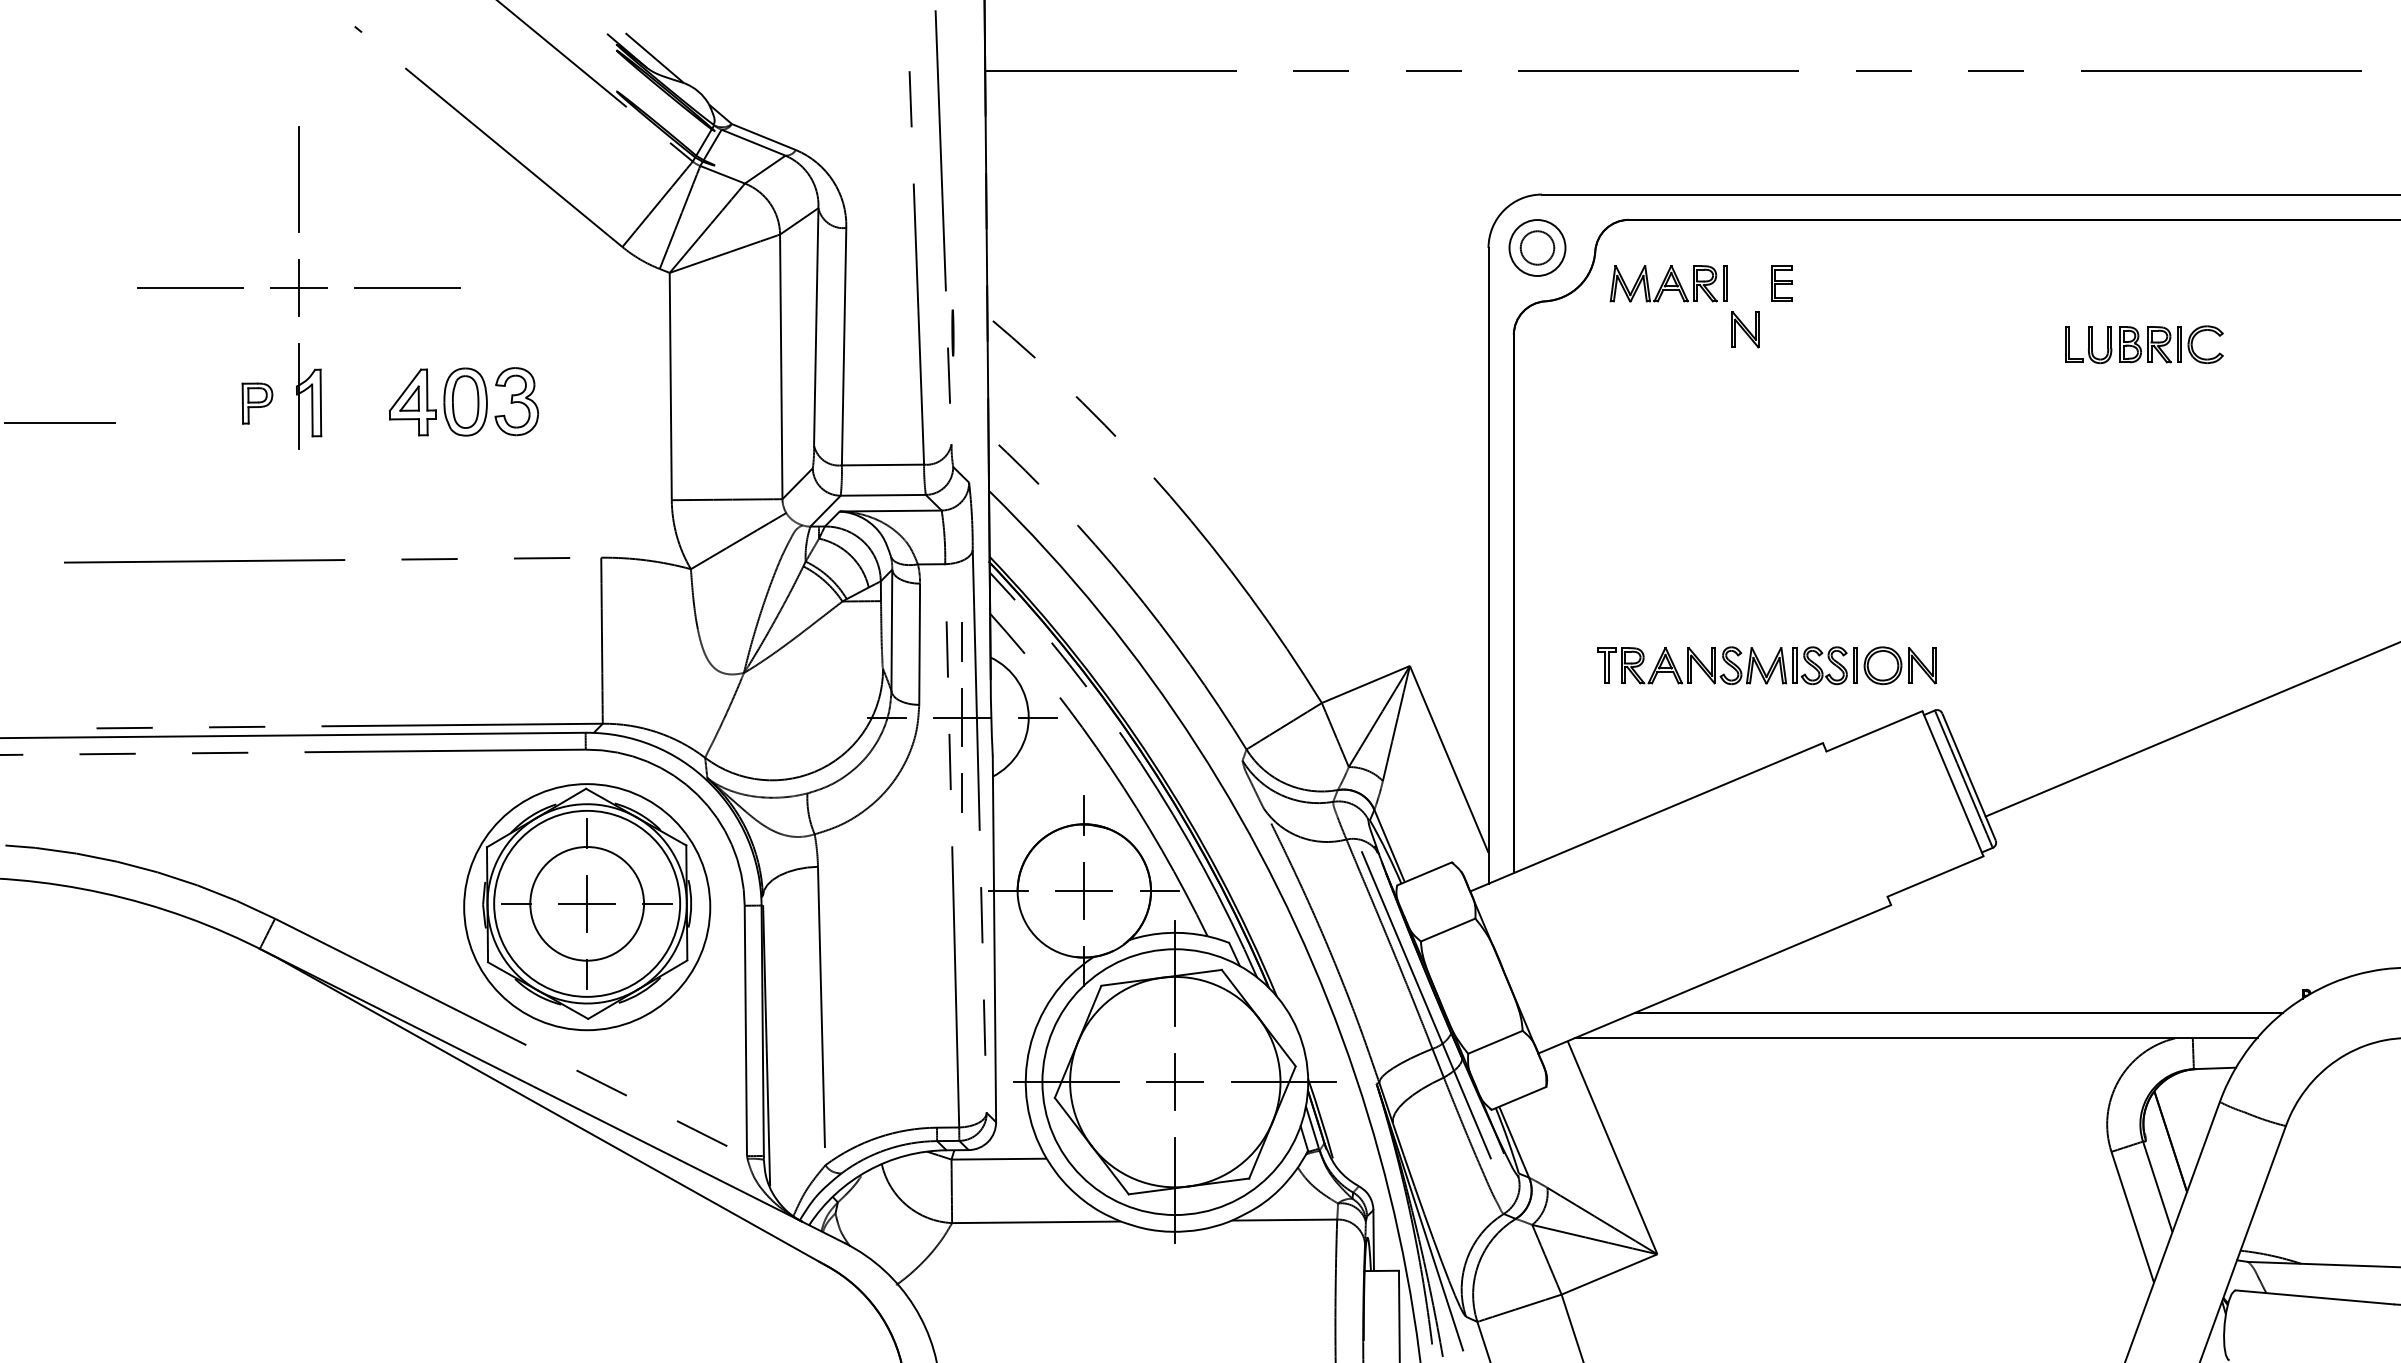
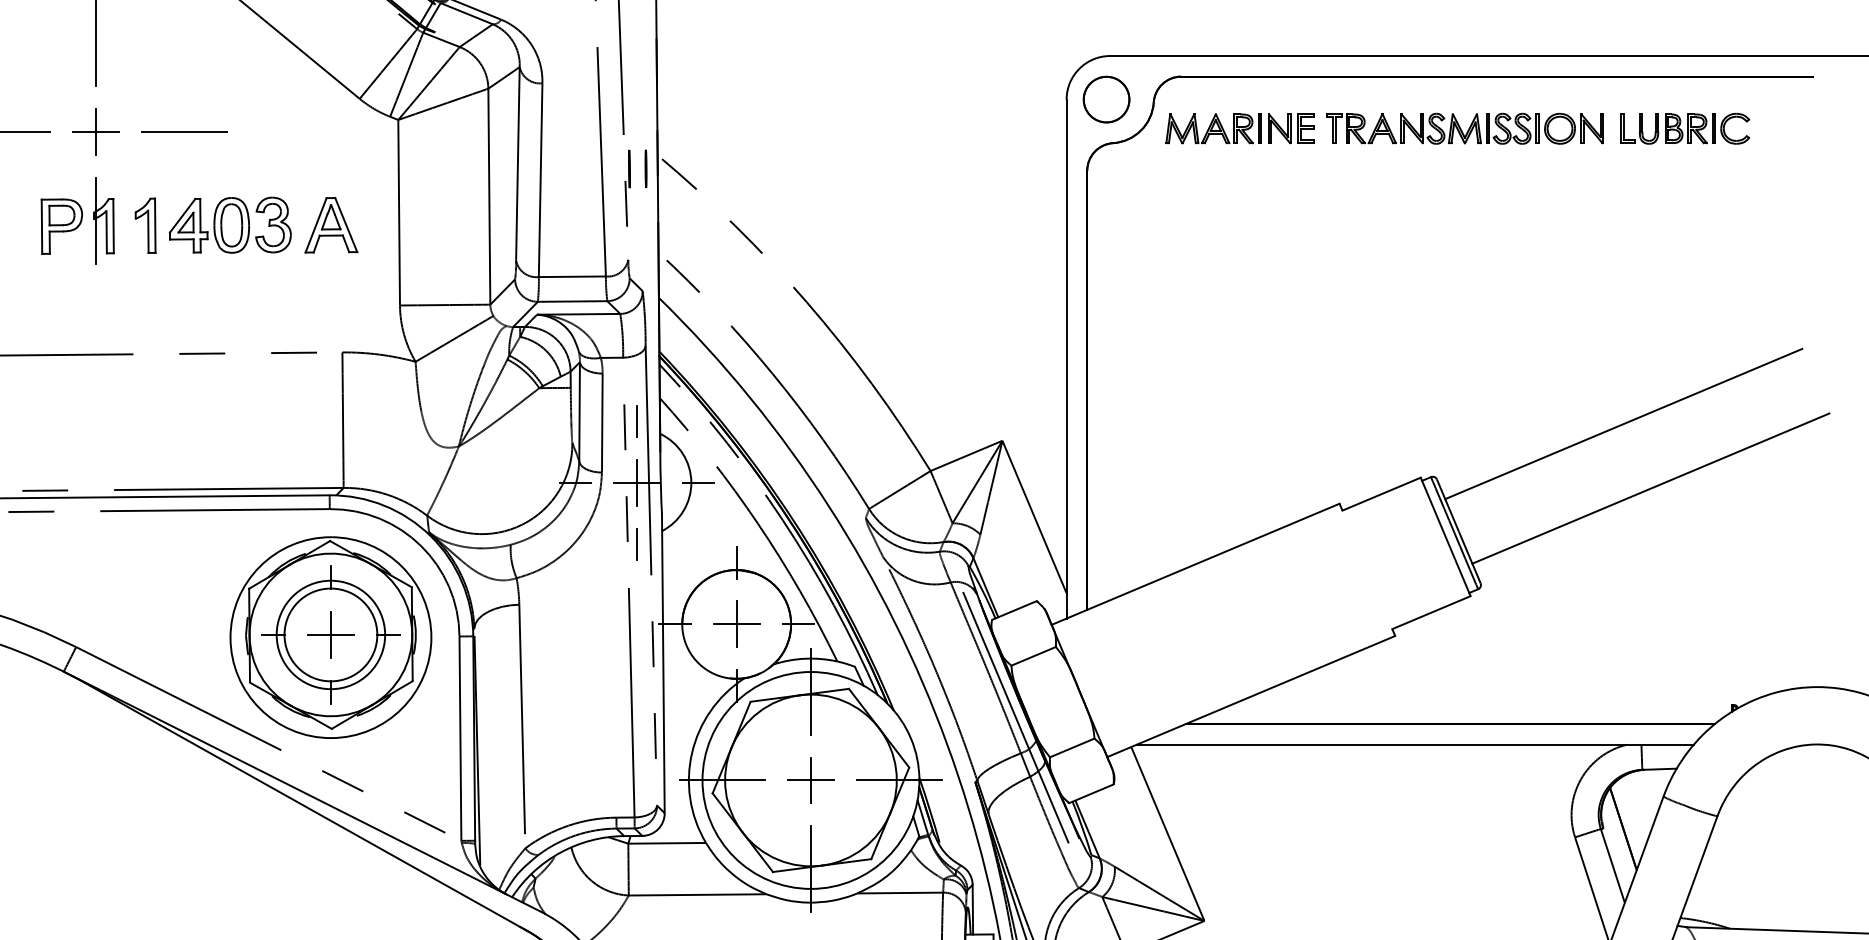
circle: (1537, 247) -> (1106, 99), size x1.67
part: (1745, 329) -> (1279, 128), moved
line: (972, 332) -> (645, 168), added
part: (2144, 344) -> (1685, 128), moved
part: (587, 401) -> (331, 224), added
part: (360, 402) -> (145, 225), added
part: (257, 403) -> (61, 226), size x1.67
line: (2170, 645) -> (1623, 424), added
part: (1766, 665) -> (1464, 128), moved
circle: (586, 903) -> (330, 634), size x0.71

